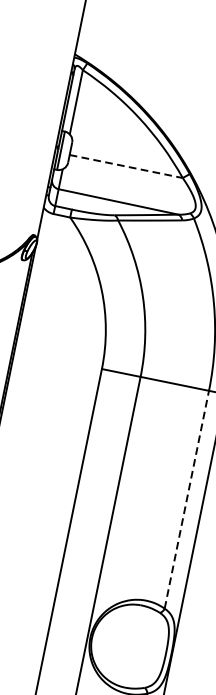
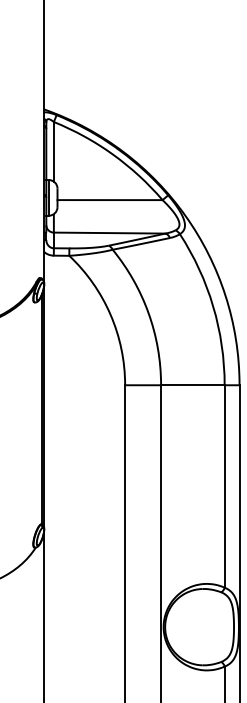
line: (126, 167) -> (110, 200), dashed -> solid
line: (186, 498) -> (224, 485), dashed -> solid

